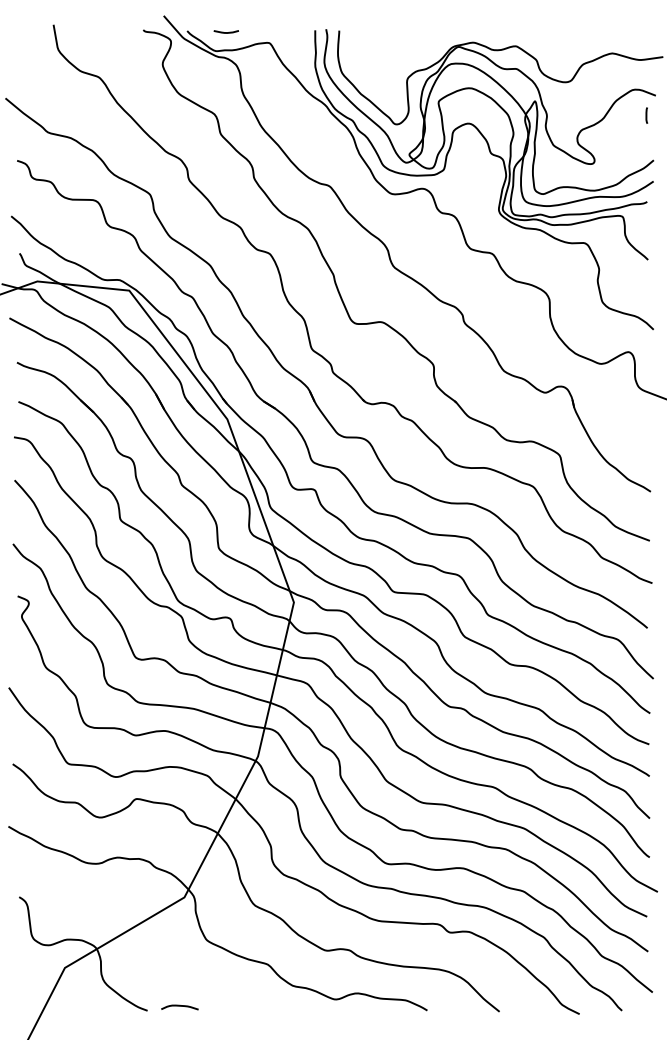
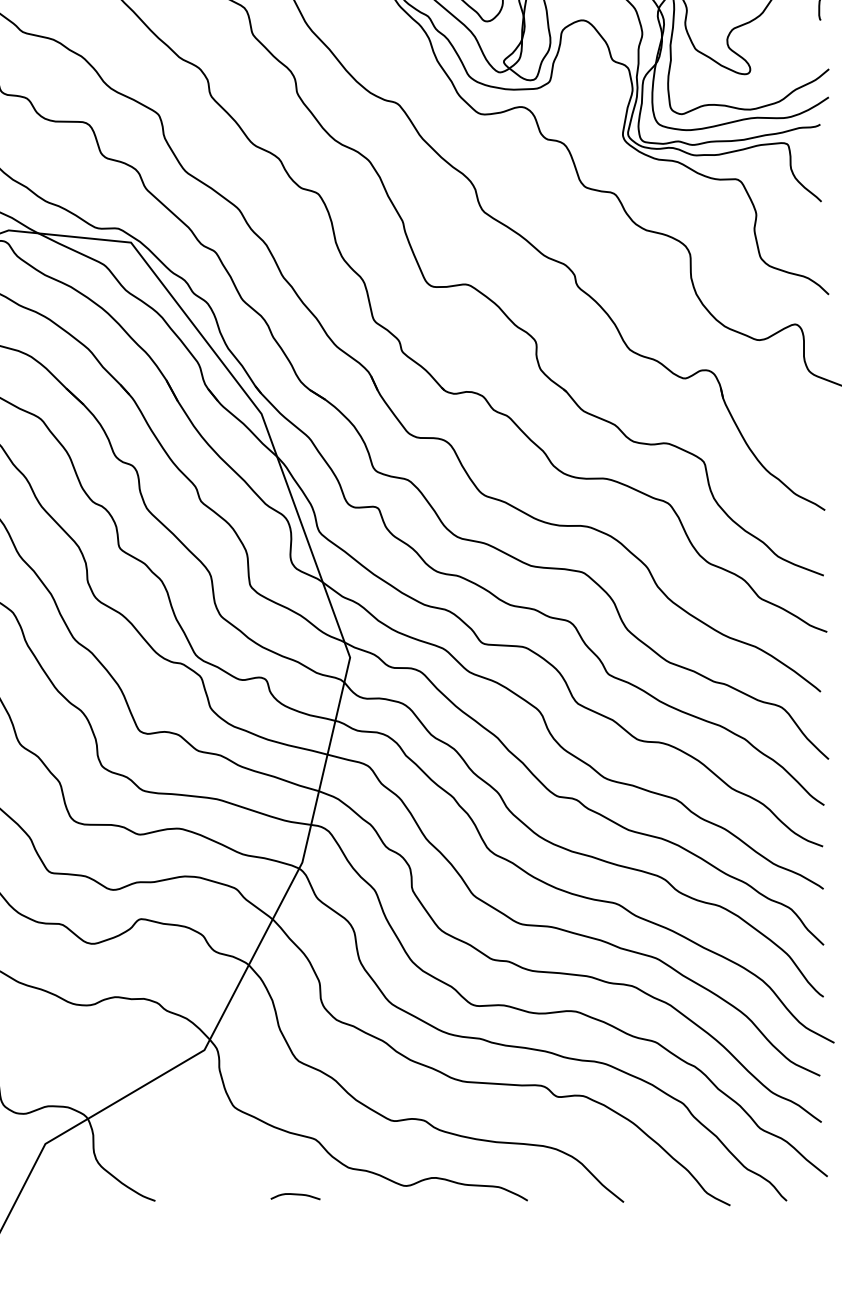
curve: (179, 1006) -> (295, 1195), moved

